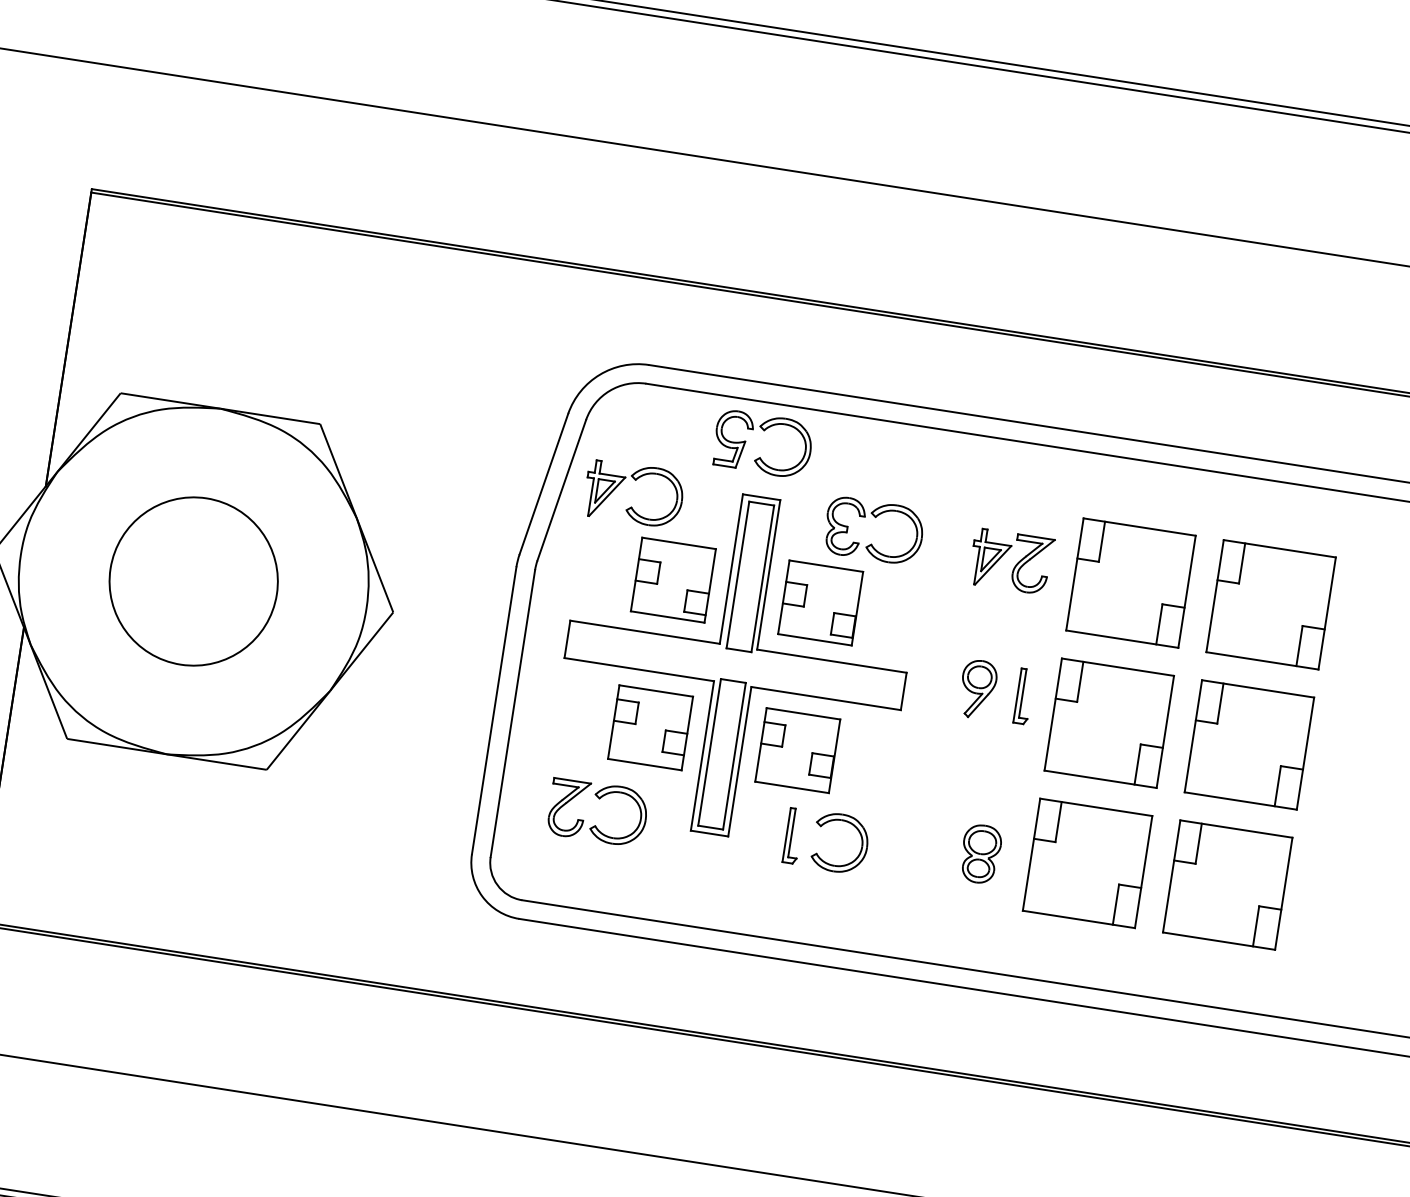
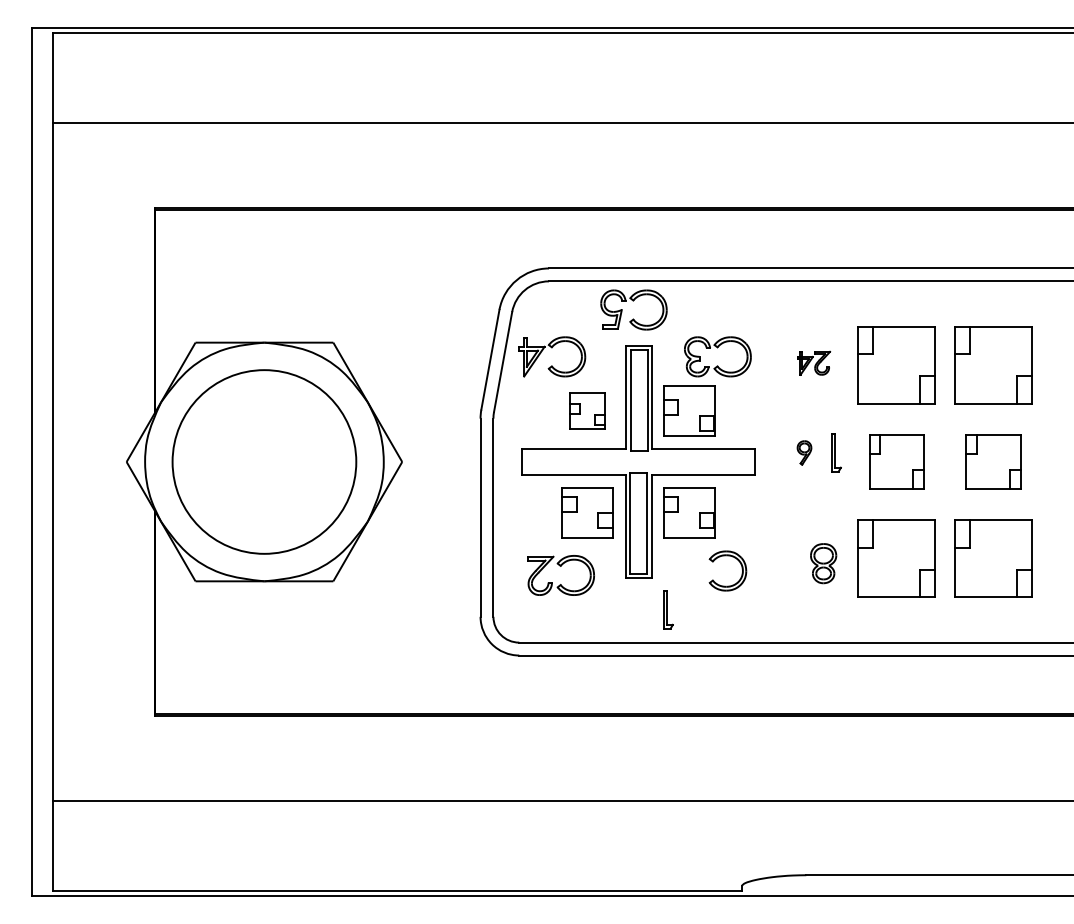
part: (1010, 561) -> (813, 363), size x0.6
part: (673, 579) -> (587, 410), size x0.7
circle: (193, 580) -> (264, 461), size x1.6
part: (977, 688) -> (804, 452), size x0.6
part: (1109, 722) -> (896, 461), size x0.7
part: (1249, 744) -> (993, 461), size x0.7
part: (793, 835) -> (668, 609), moved

